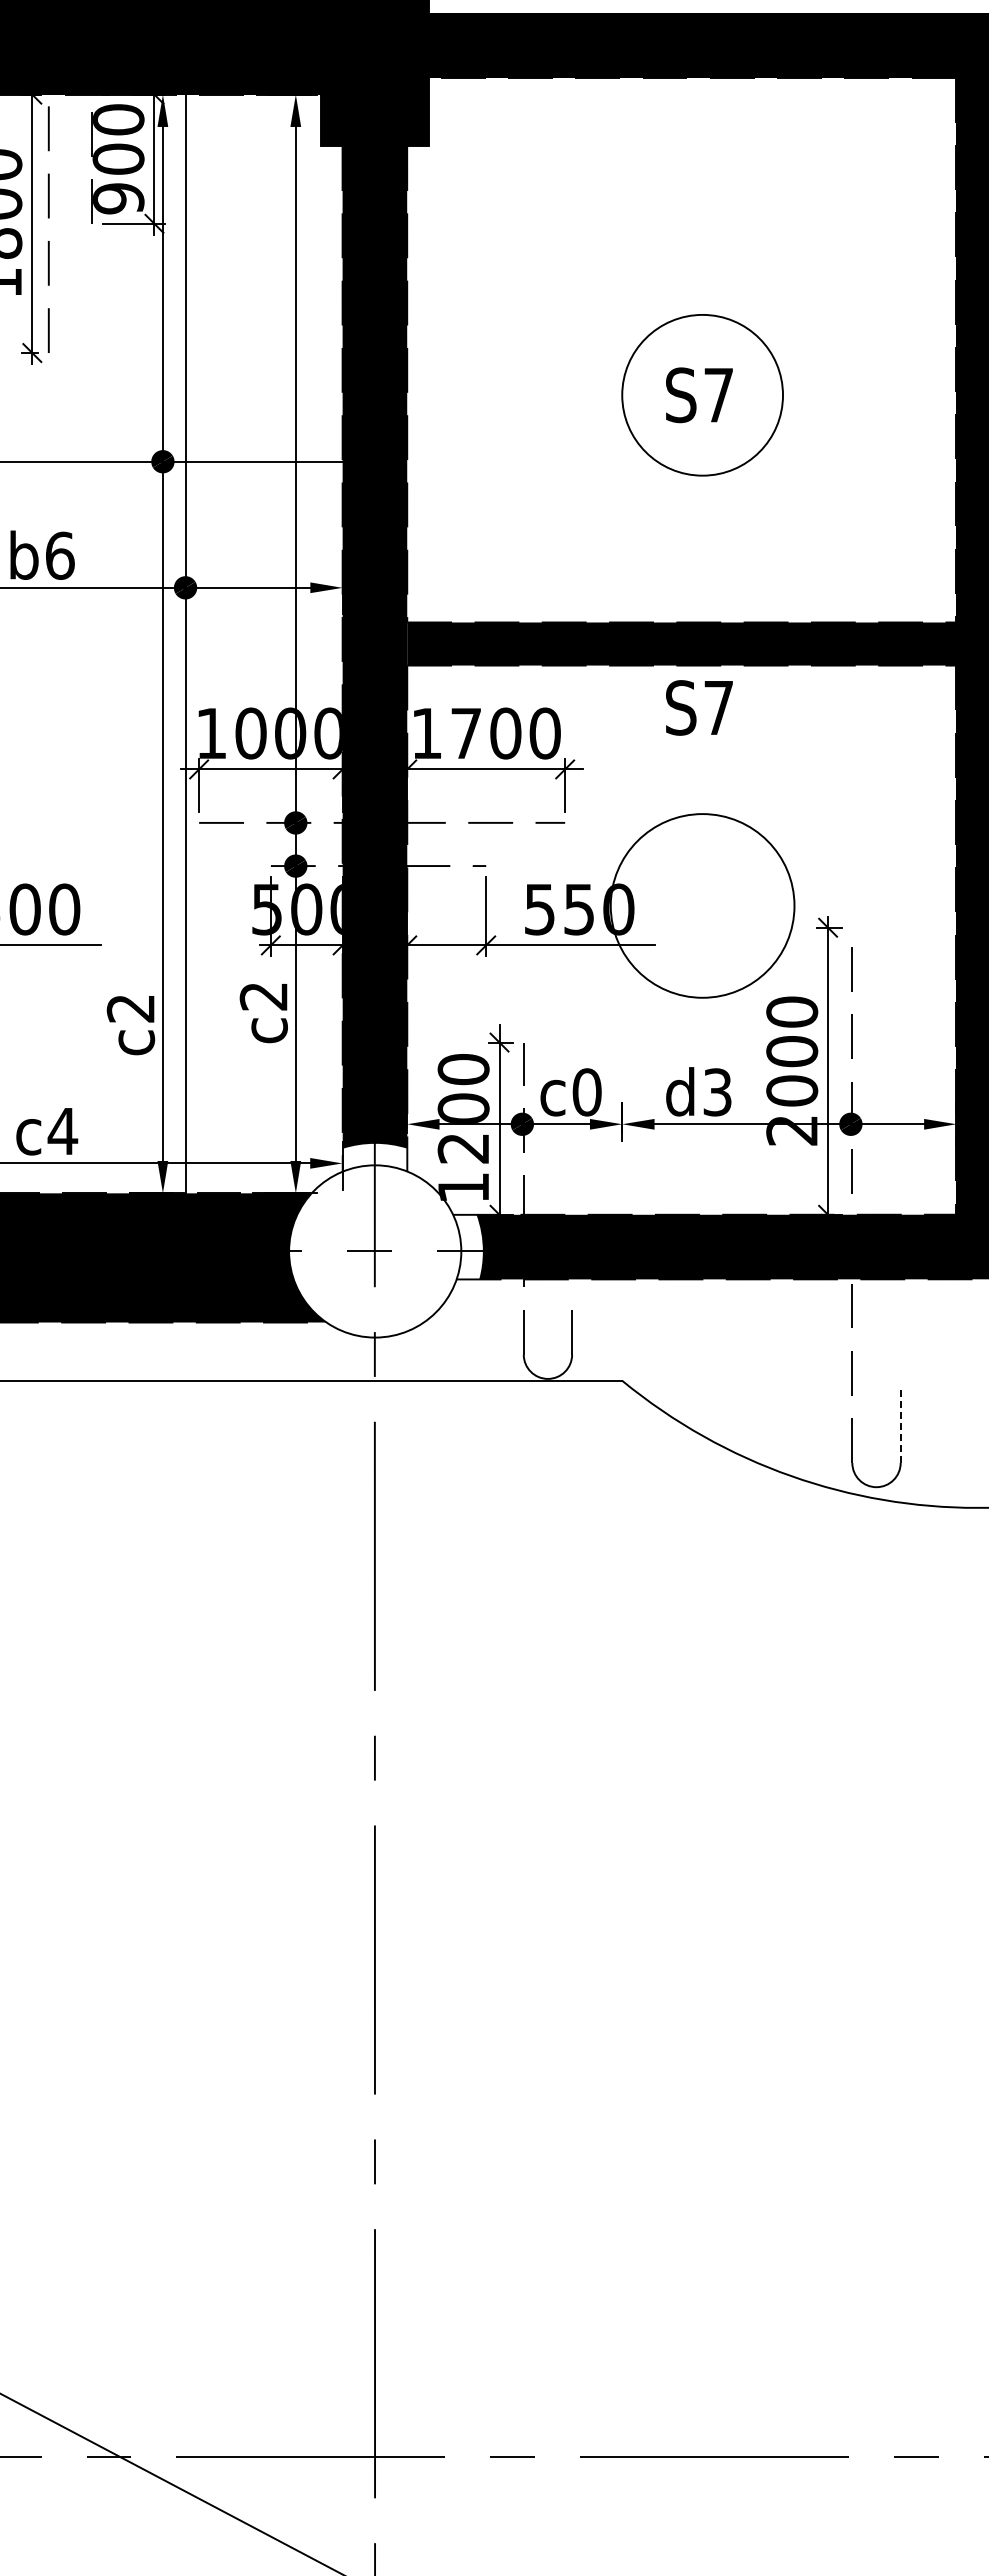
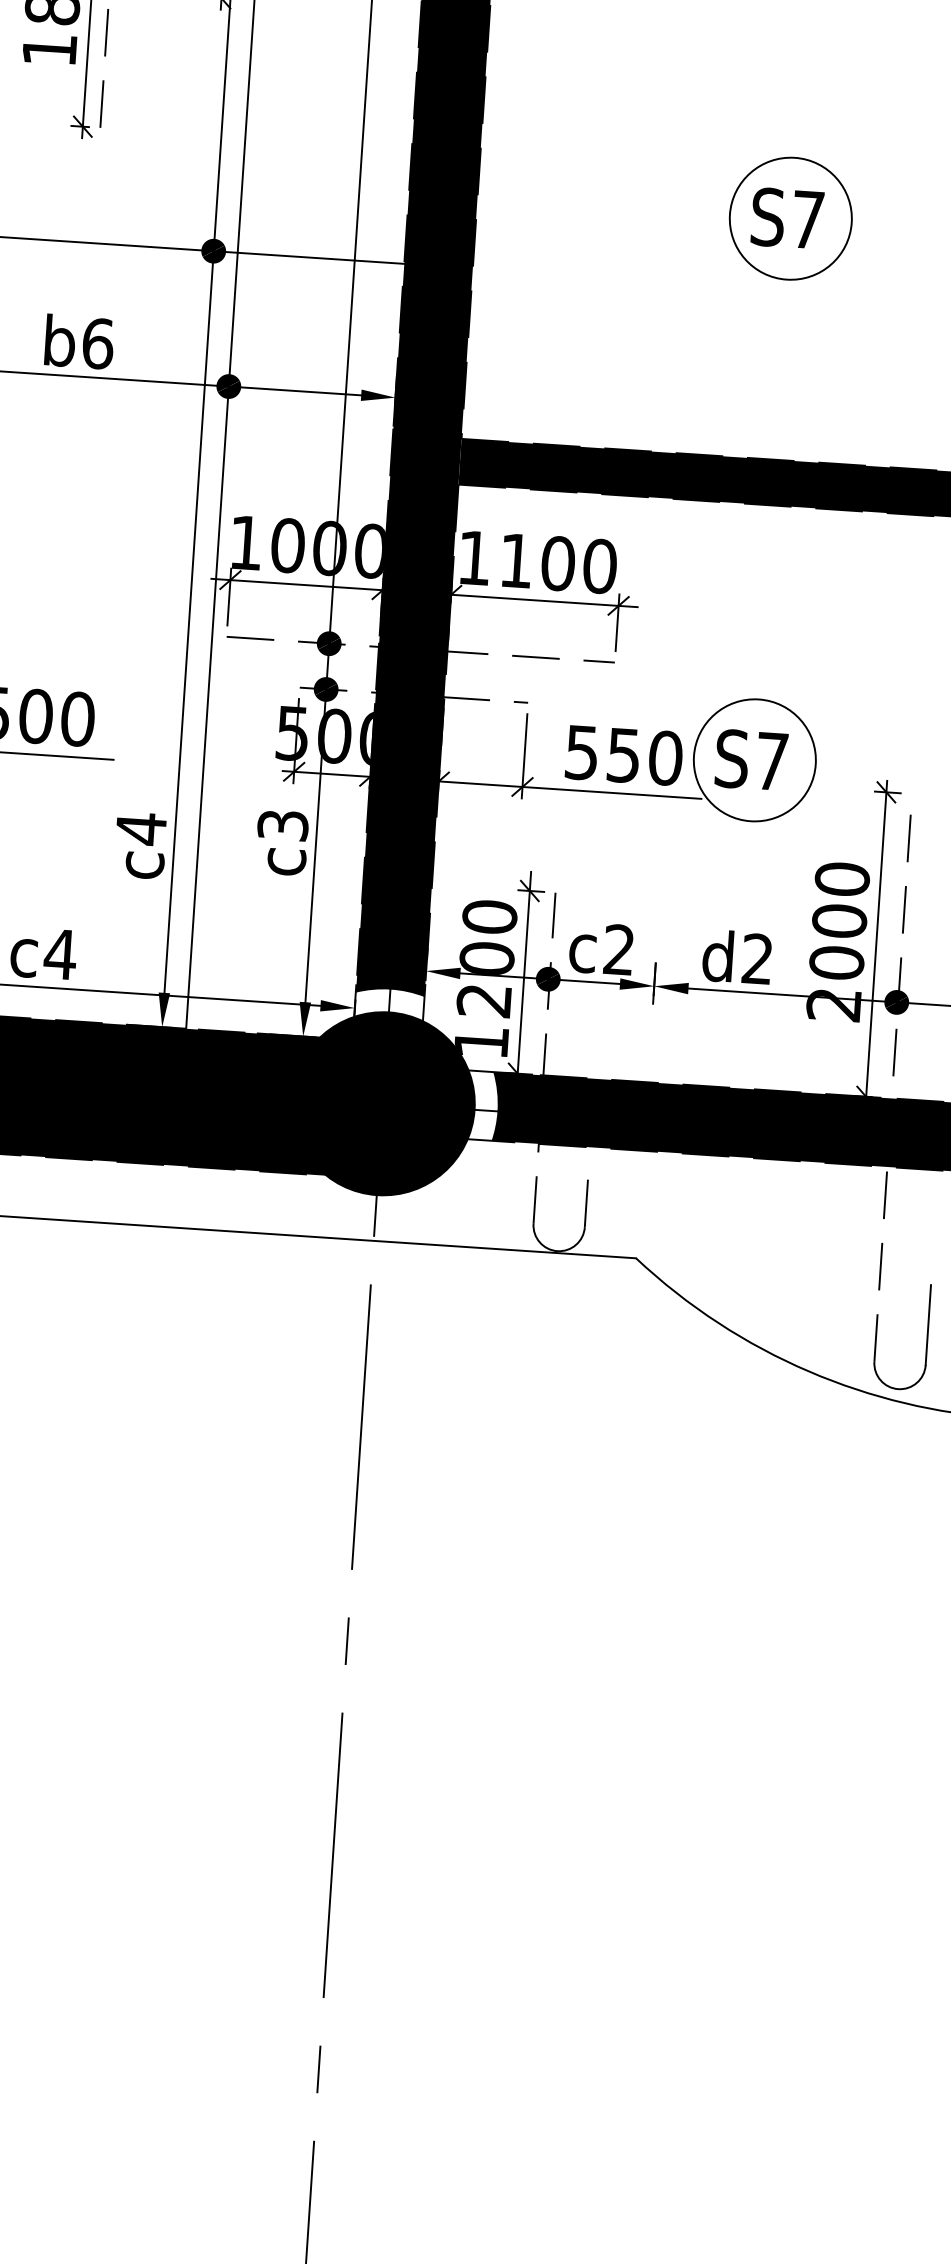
circle: (702, 394) -> (790, 217), size x0.71
text: (699, 707) -> (751, 759), moved
text: (465, 733) -> (515, 560), 1700 -> 1100
circle: (702, 905) -> (754, 759), size x0.62
text: (263, 996) -> (282, 825), c2 -> c3
text: (130, 1008) -> (140, 828), c2 -> c4
text: (586, 1092) -> (618, 950), c0 -> c2
text: (717, 1092) -> (757, 959), d3 -> d2
fill: (375, 1251) -> (383, 1103), added
line: (900, 1425) -> (928, 1325), dashed -> solid

